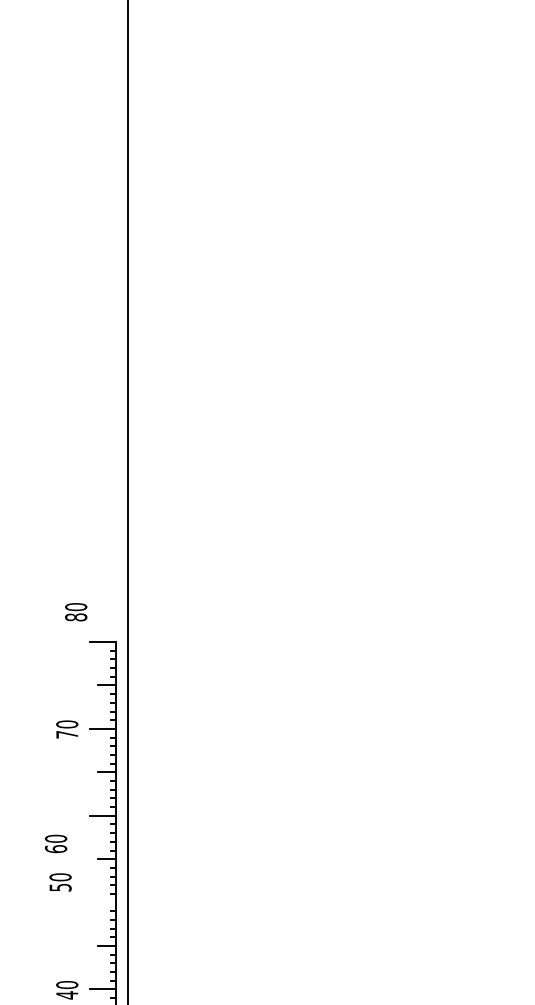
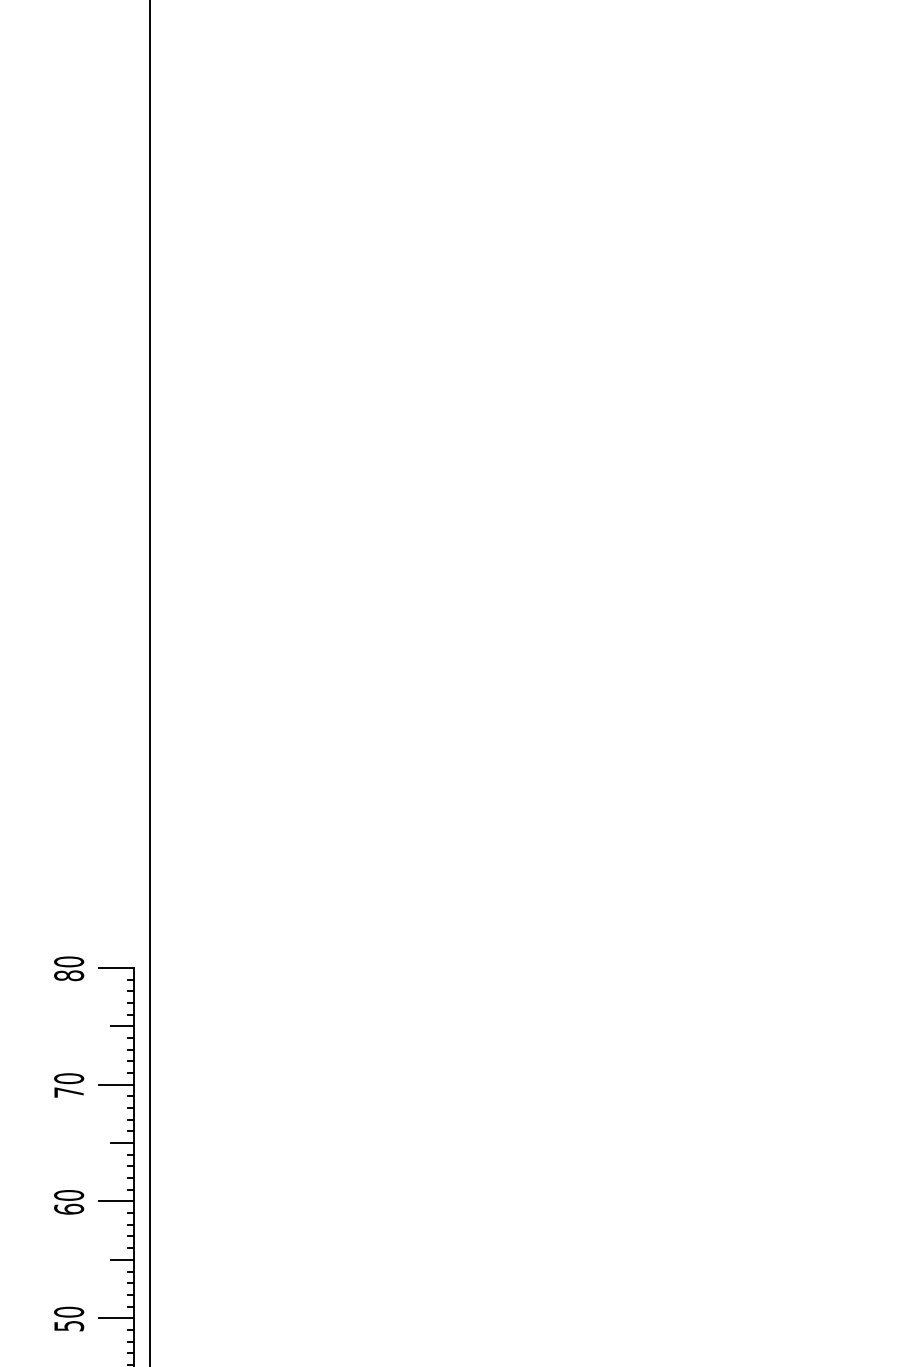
text: (76, 612) -> (69, 968), moved
text: (56, 844) -> (69, 1202), moved
text: (60, 882) -> (69, 1318), moved
line: (102, 902) -> (116, 1318), added

